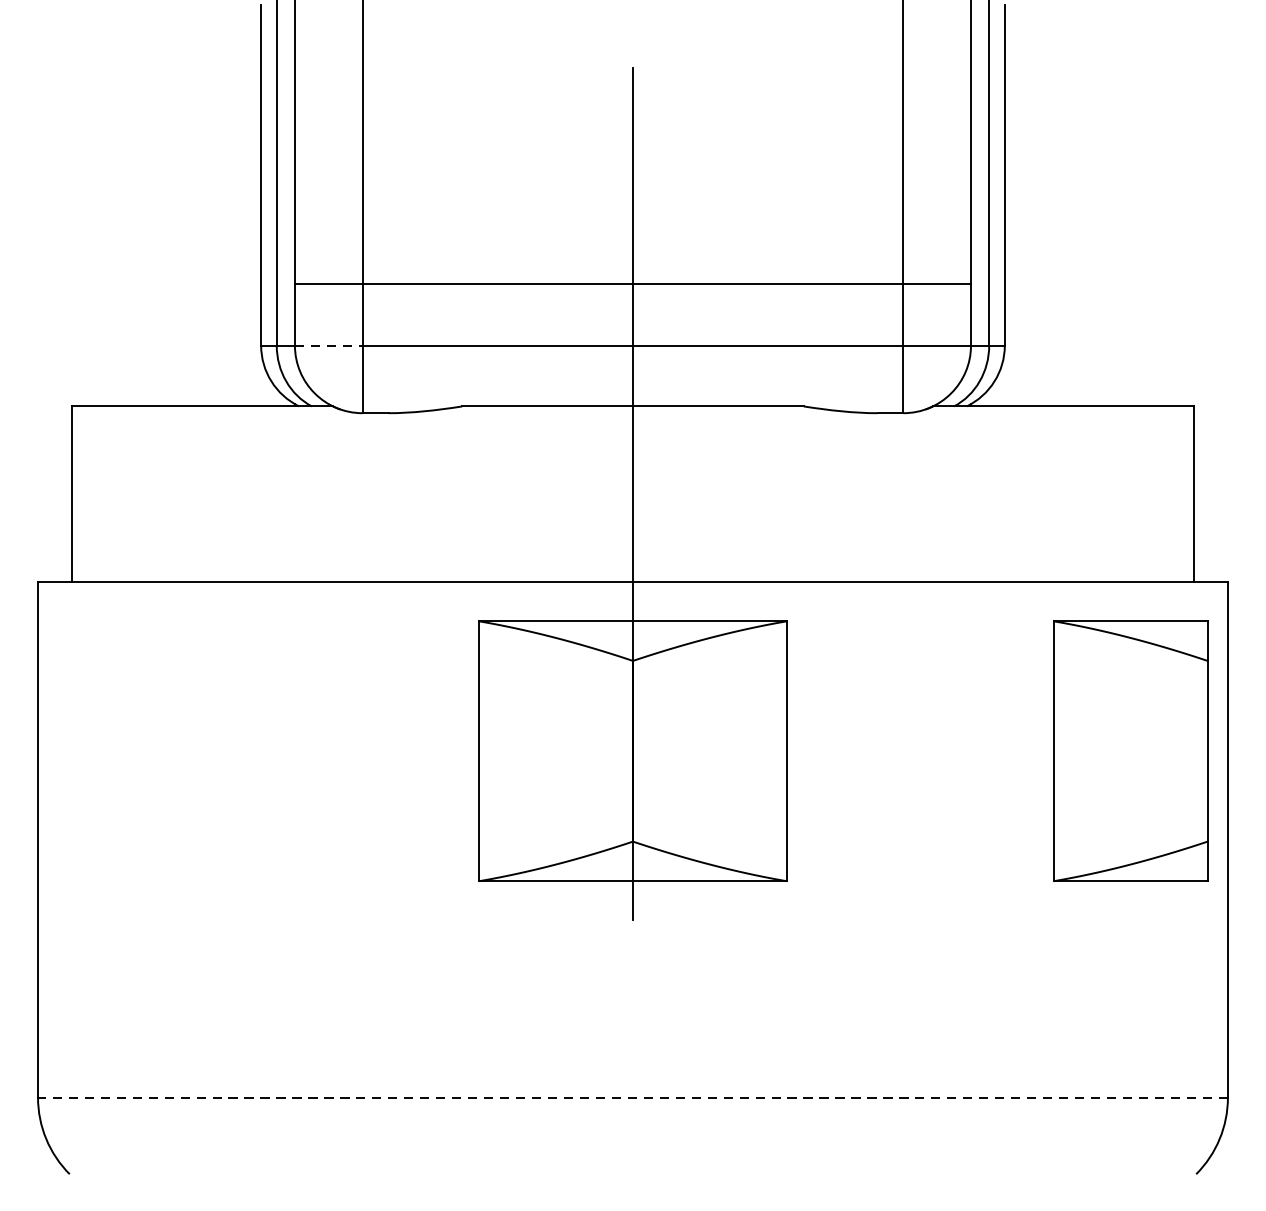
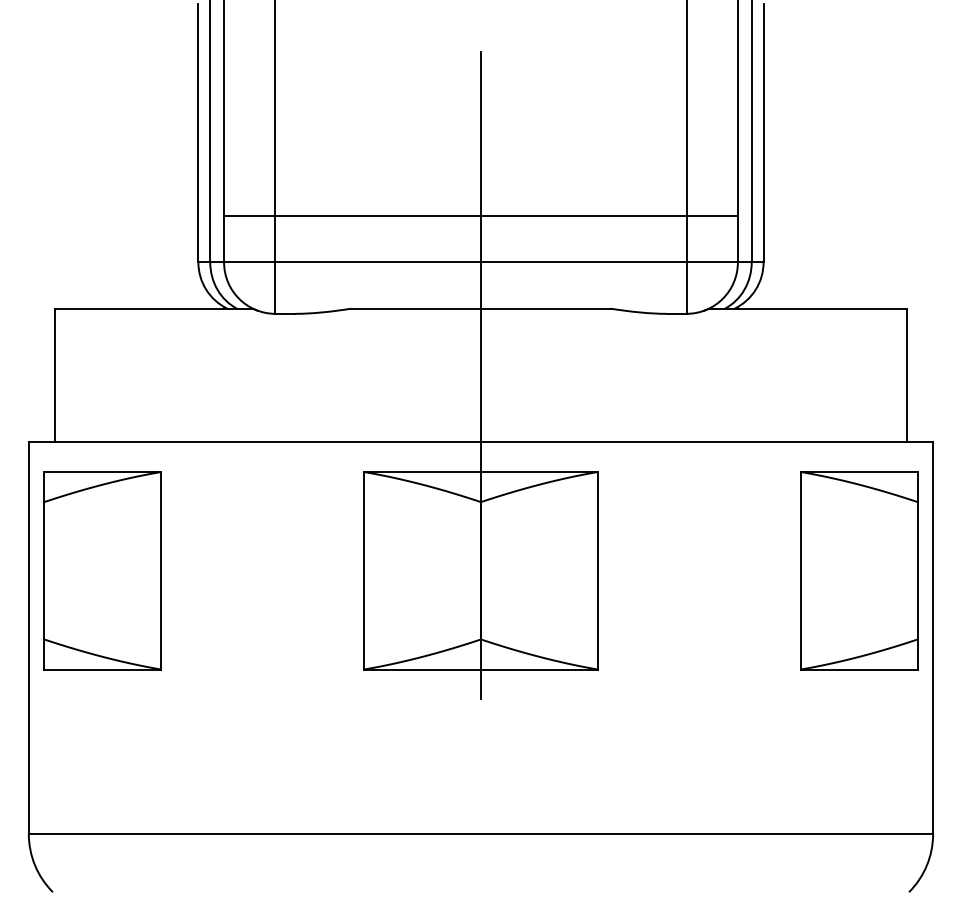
line: (328, 345) -> (249, 262), dashed -> solid
part: (134, 750) -> (102, 570), added
line: (632, 1098) -> (480, 834), dashed -> solid

